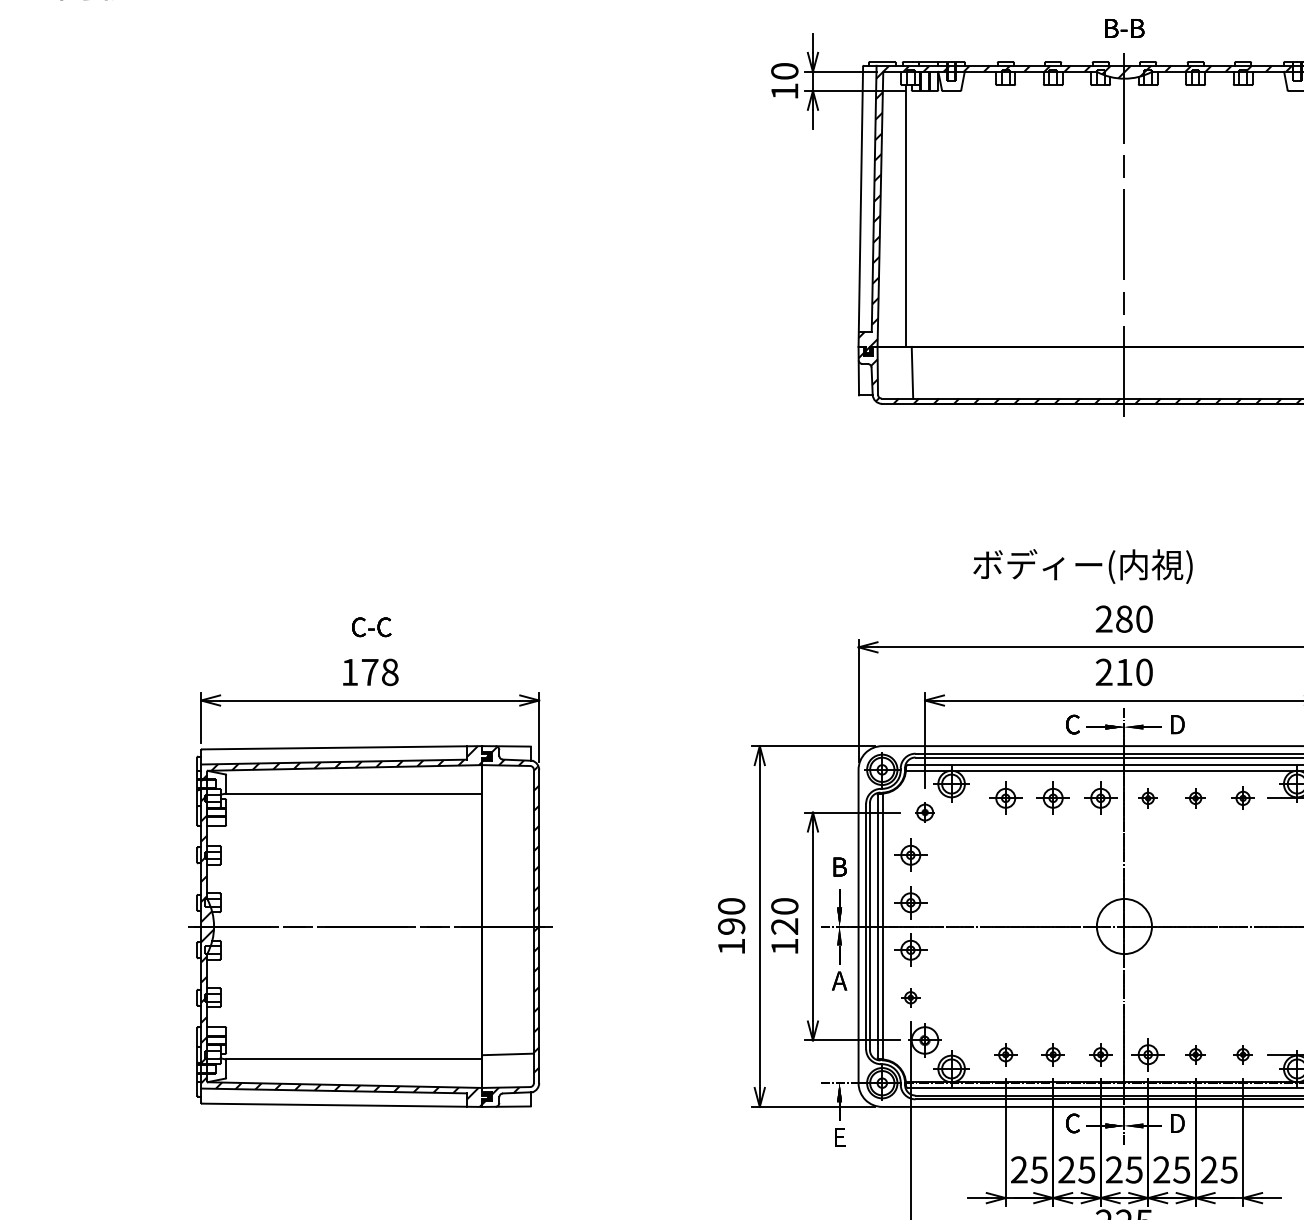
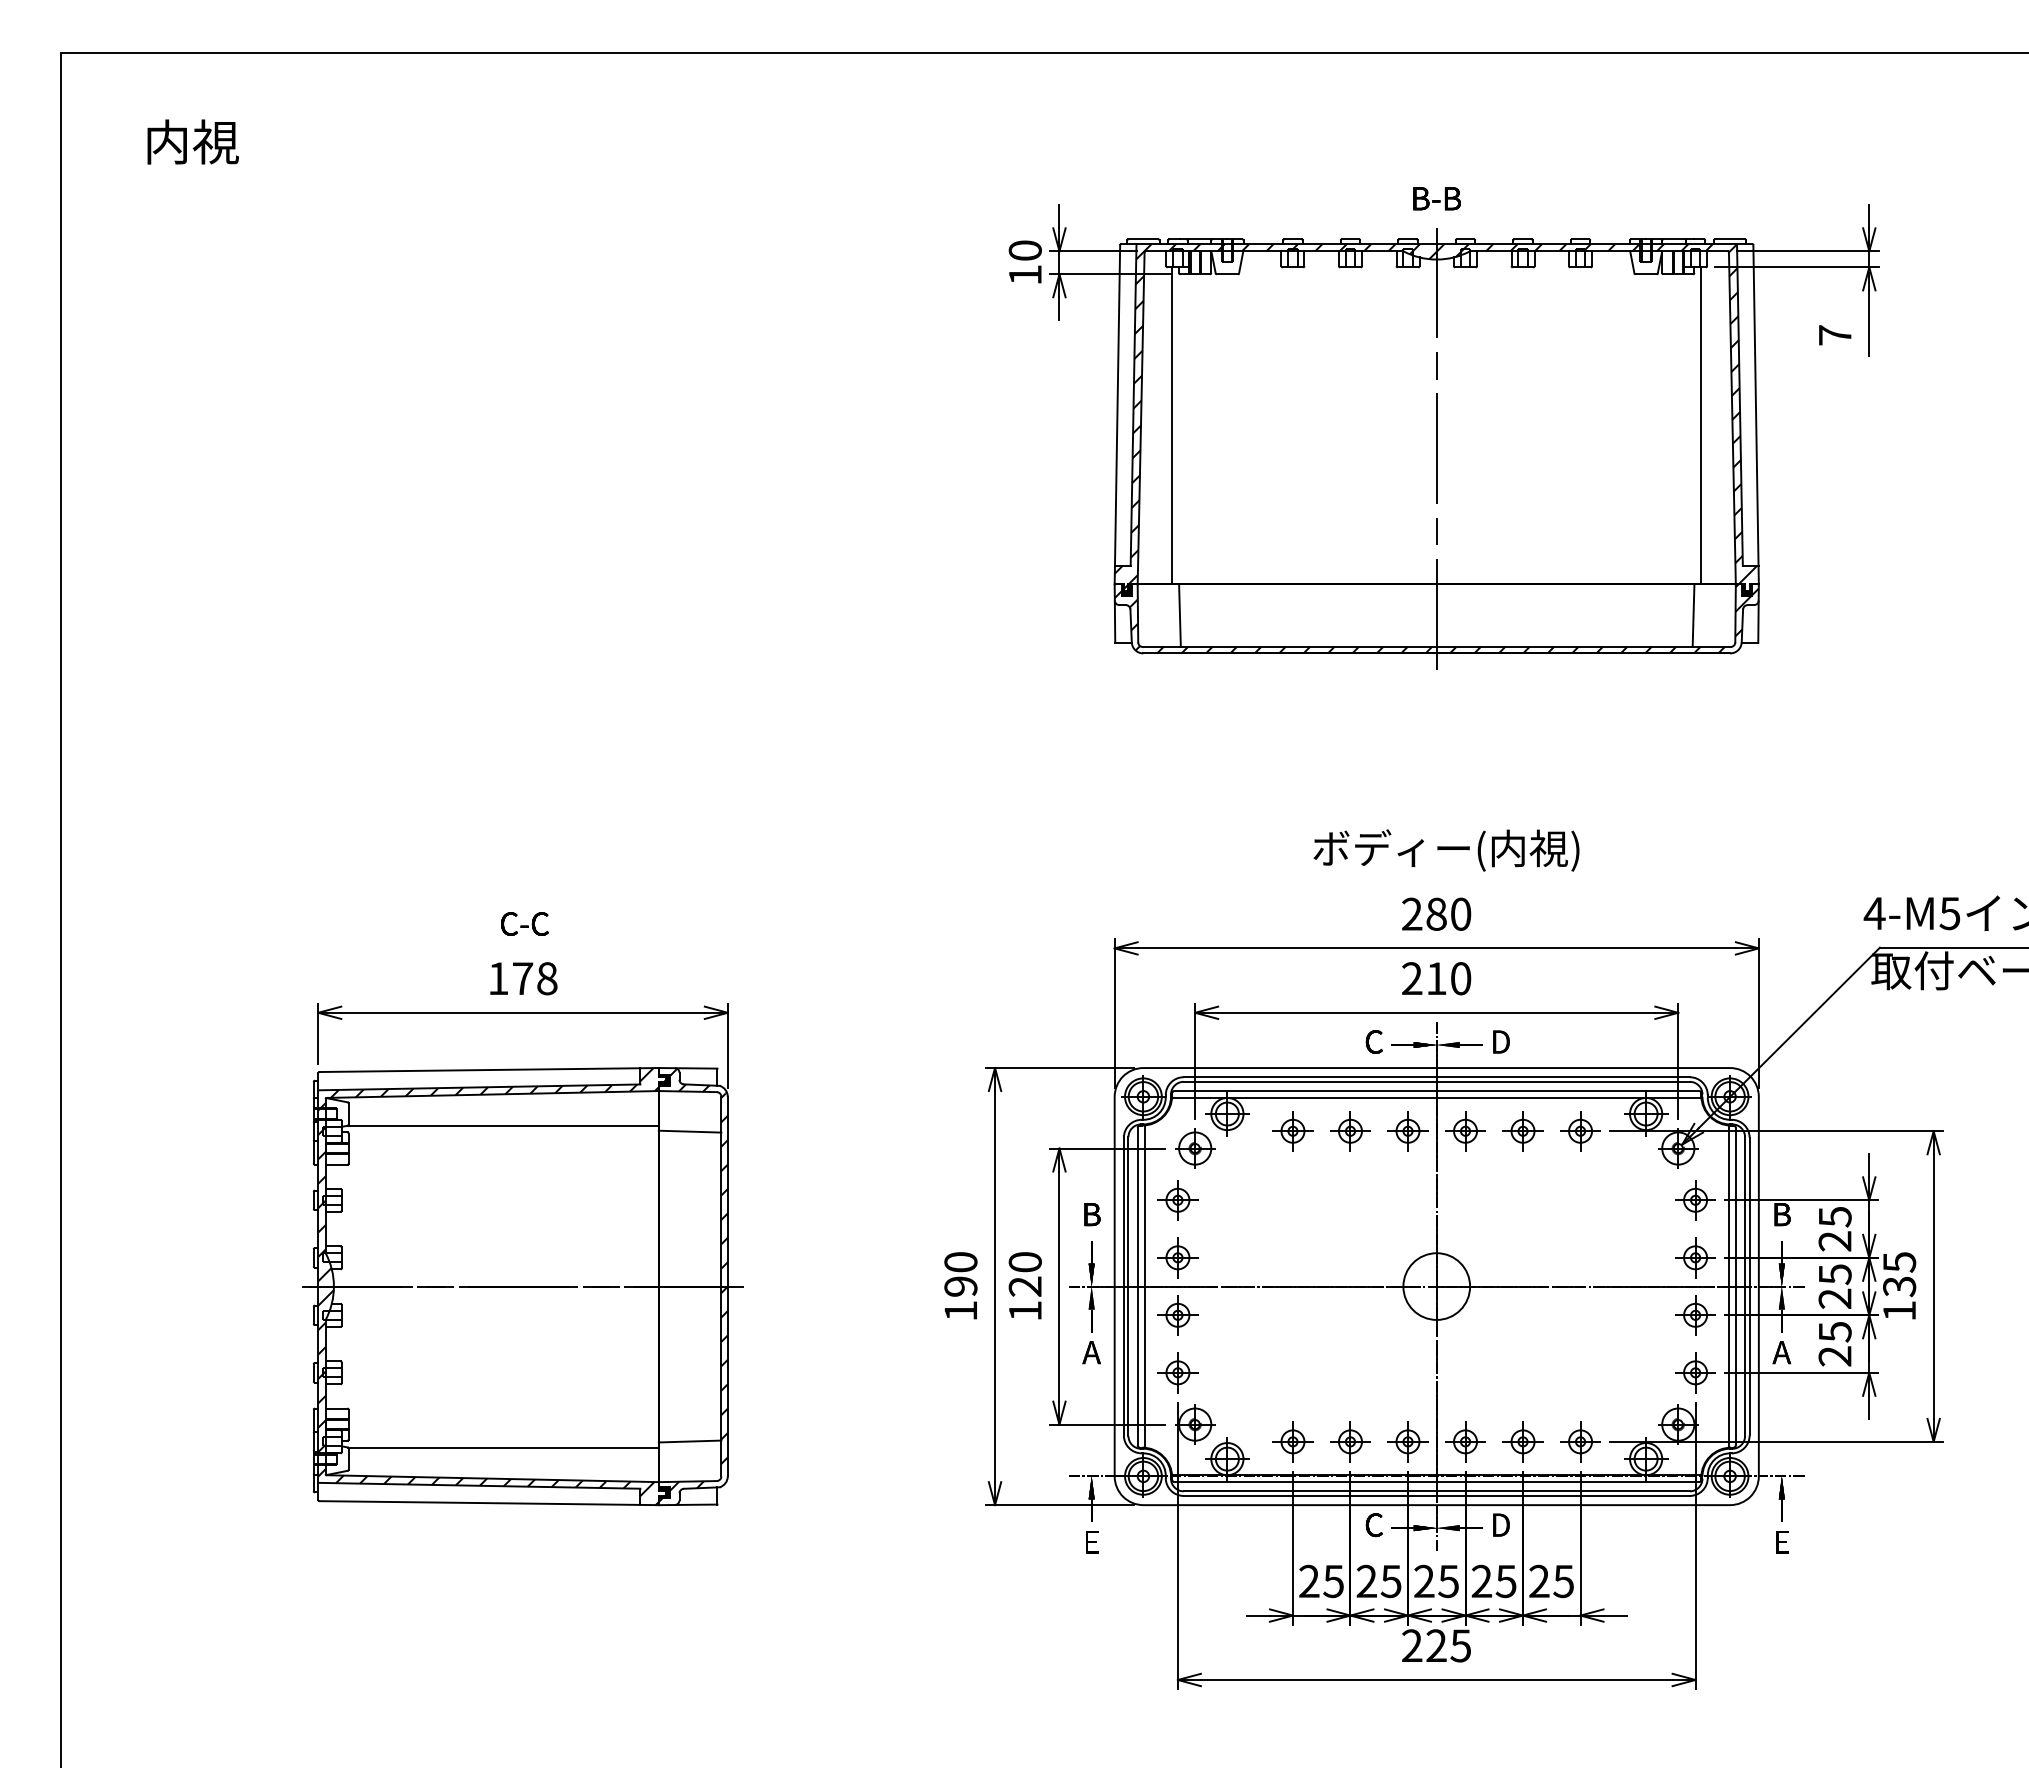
text: (1082, 566) -> (1446, 850), moved
line: (507, 798) -> (689, 1131), added
part: (1148, 798) -> (1465, 1131), size x1.67
part: (1195, 798) -> (1522, 1131), size x1.67
part: (1243, 798) -> (1580, 1131), size x1.43
part: (925, 812) -> (1195, 1148), size x1.67
part: (910, 997) -> (1177, 1372), size x1.67
part: (1005, 1054) -> (1292, 1441), size x1.43
part: (1053, 1054) -> (1350, 1441), size x1.43
part: (1100, 1054) -> (1407, 1441), size x1.43
part: (1195, 1054) -> (1522, 1441), size x1.67
part: (1243, 1054) -> (1580, 1441), size x1.67

